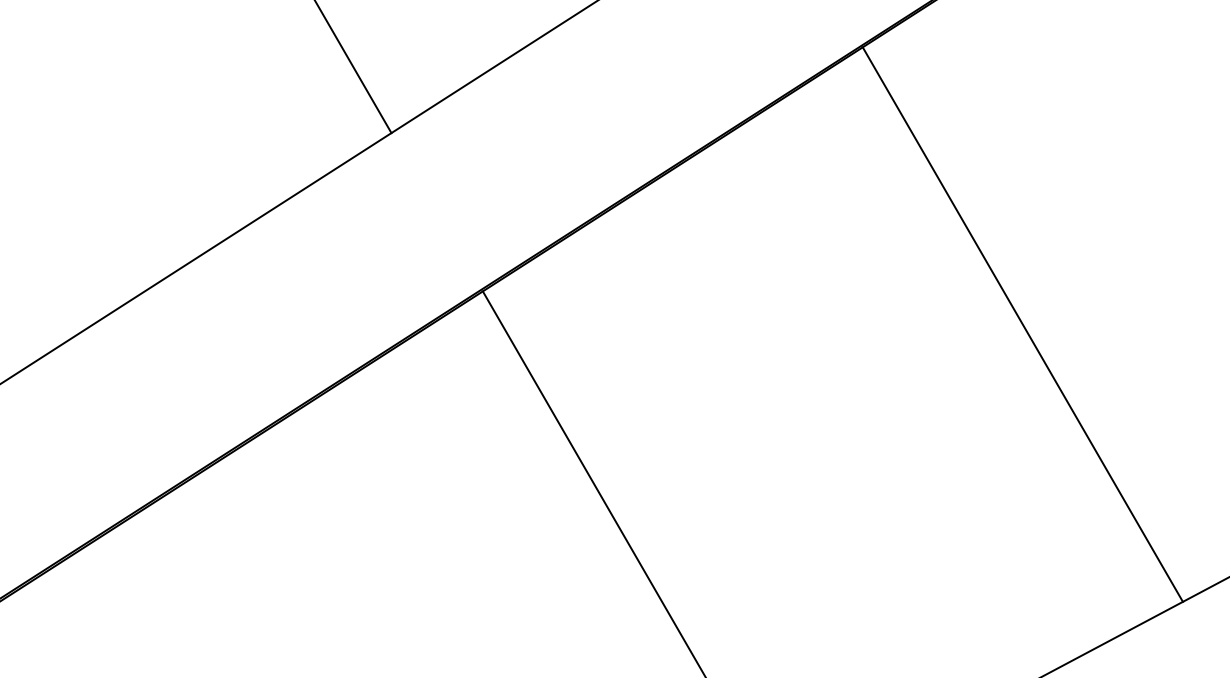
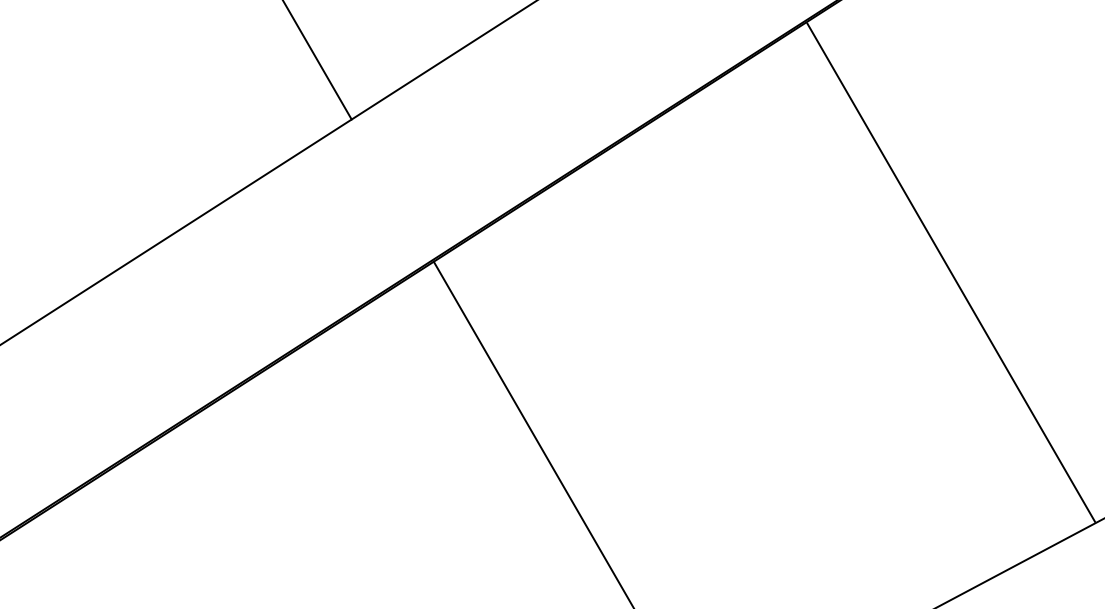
line: (1022, 324) -> (950, 272), moved

